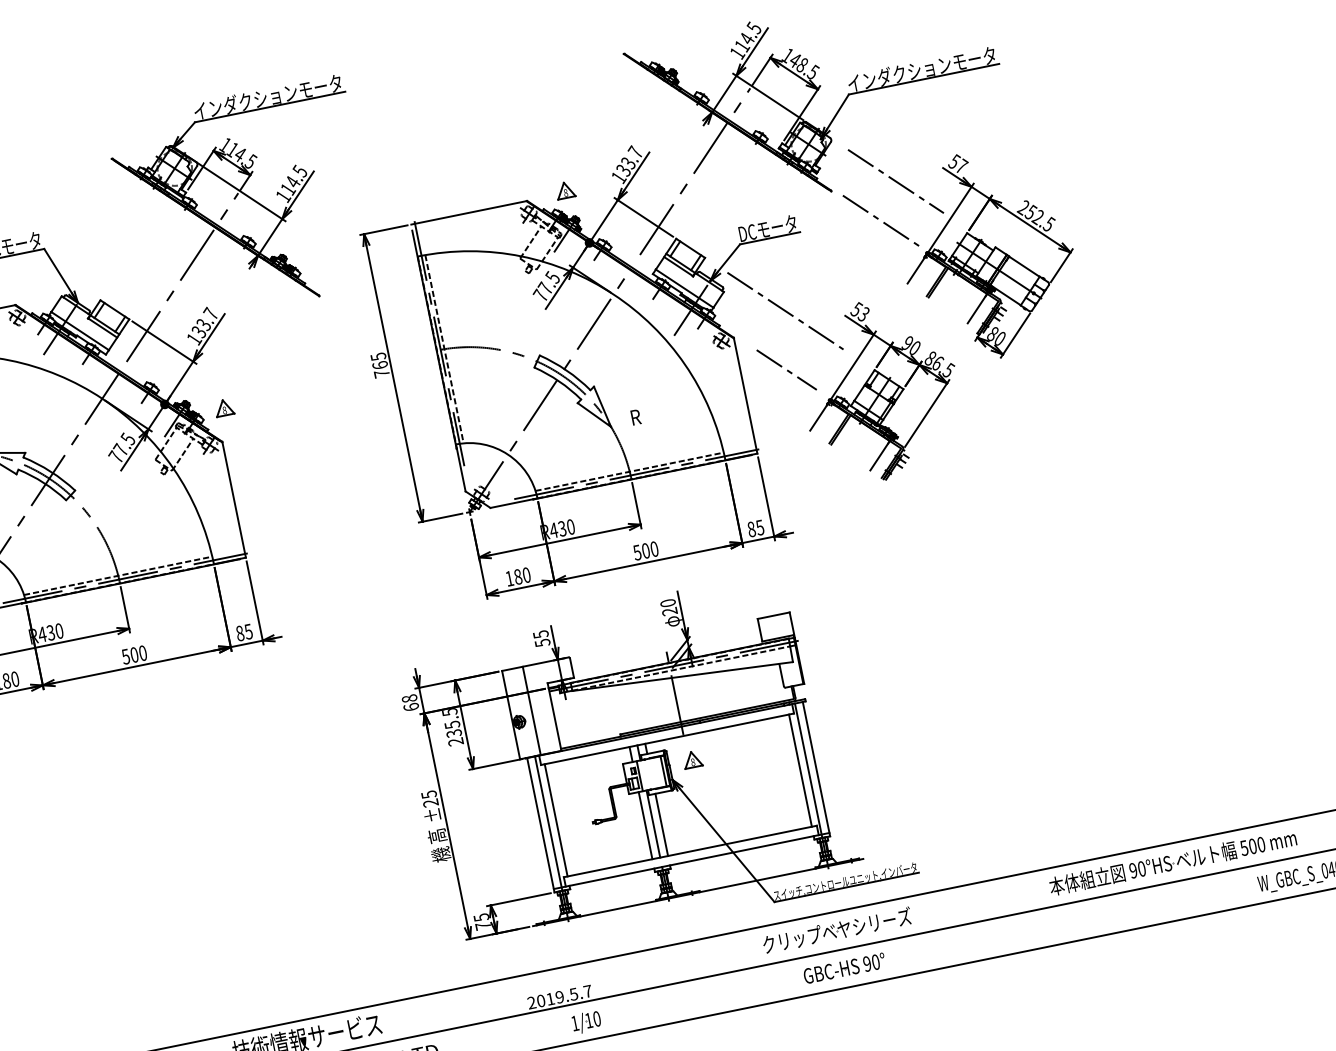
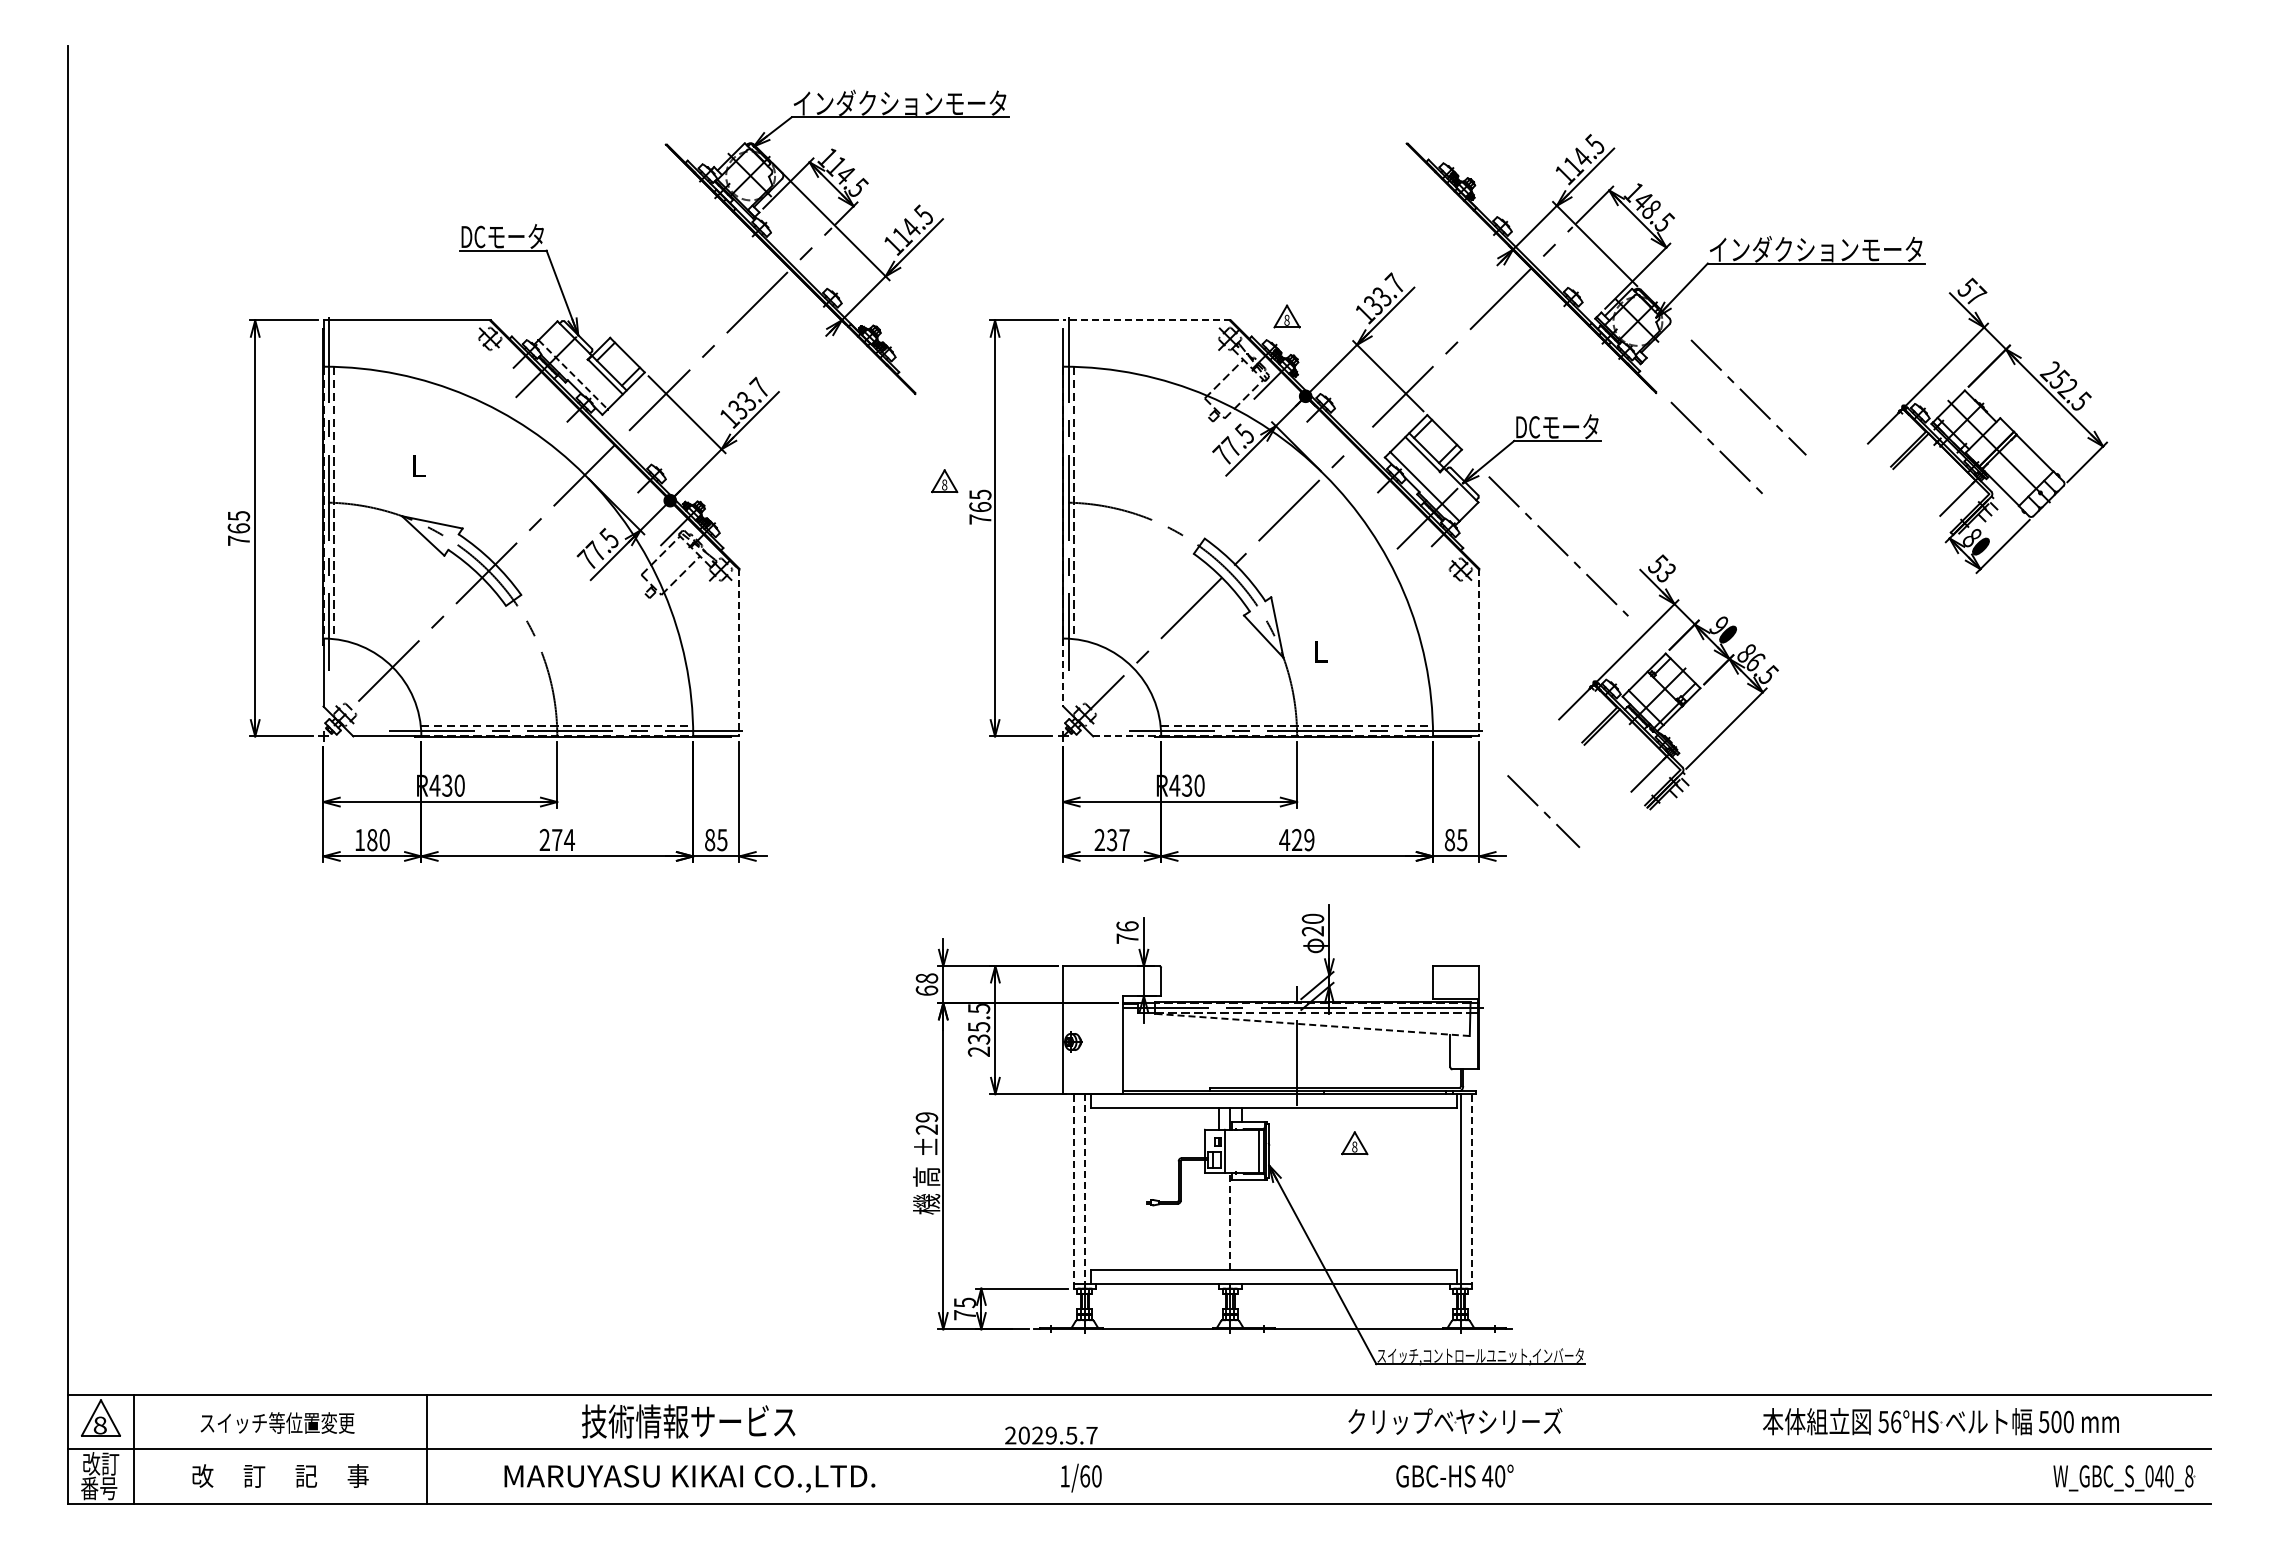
line: (469, 212) -> (1147, 320), solid -> dashed
part: (987, 254) -> (1987, 425), moved
line: (80, 330) -> (573, 374), solid -> dashed
line: (787, 369) -> (1544, 811), moved
line: (745, 395) -> (1479, 652), solid -> dashed
part: (224, 408) -> (944, 481), moved
text: (635, 417) -> (1320, 651), R -> L
line: (460, 467) -> (1063, 672), solid -> dashed
line: (234, 499) -> (739, 652), solid -> dashed
line: (514, 503) -> (1127, 736), solid -> dashed
text: (645, 551) -> (1296, 840), 500 -> 429
text: (517, 576) -> (1111, 839), 180 -> 237
text: (541, 638) -> (1127, 932), 55 -> 76
text: (134, 654) -> (557, 839), 500 -> 274
line: (682, 676) -> (1312, 1024), solid -> dashed
line: (531, 710) -> (1093, 1029), removed
part: (692, 759) -> (1354, 1143), moved
line: (816, 768) -> (1472, 1190), solid -> dashed
line: (800, 770) -> (1449, 1188), removed
text: (428, 794) -> (926, 1117), ±25 -> ±29
line: (556, 820) -> (1096, 1188), removed
line: (548, 823) -> (1084, 1191), solid -> dashed
line: (653, 823) -> (1230, 1221), solid -> dashed
line: (540, 824) -> (1073, 1190), solid -> dashed
line: (645, 825) -> (1218, 1221), removed
line: (661, 825) -> (1241, 1225), removed
text: (1137, 869) -> (1889, 1421), 90°HS -> 56°HS
text: (867, 964) -> (1487, 1476), 90° -> 40°
text: (550, 999) -> (1037, 1435), 2019.5.7 -> 2029.5.7
text: (589, 1020) -> (1085, 1476), 1/10 -> 1/60

